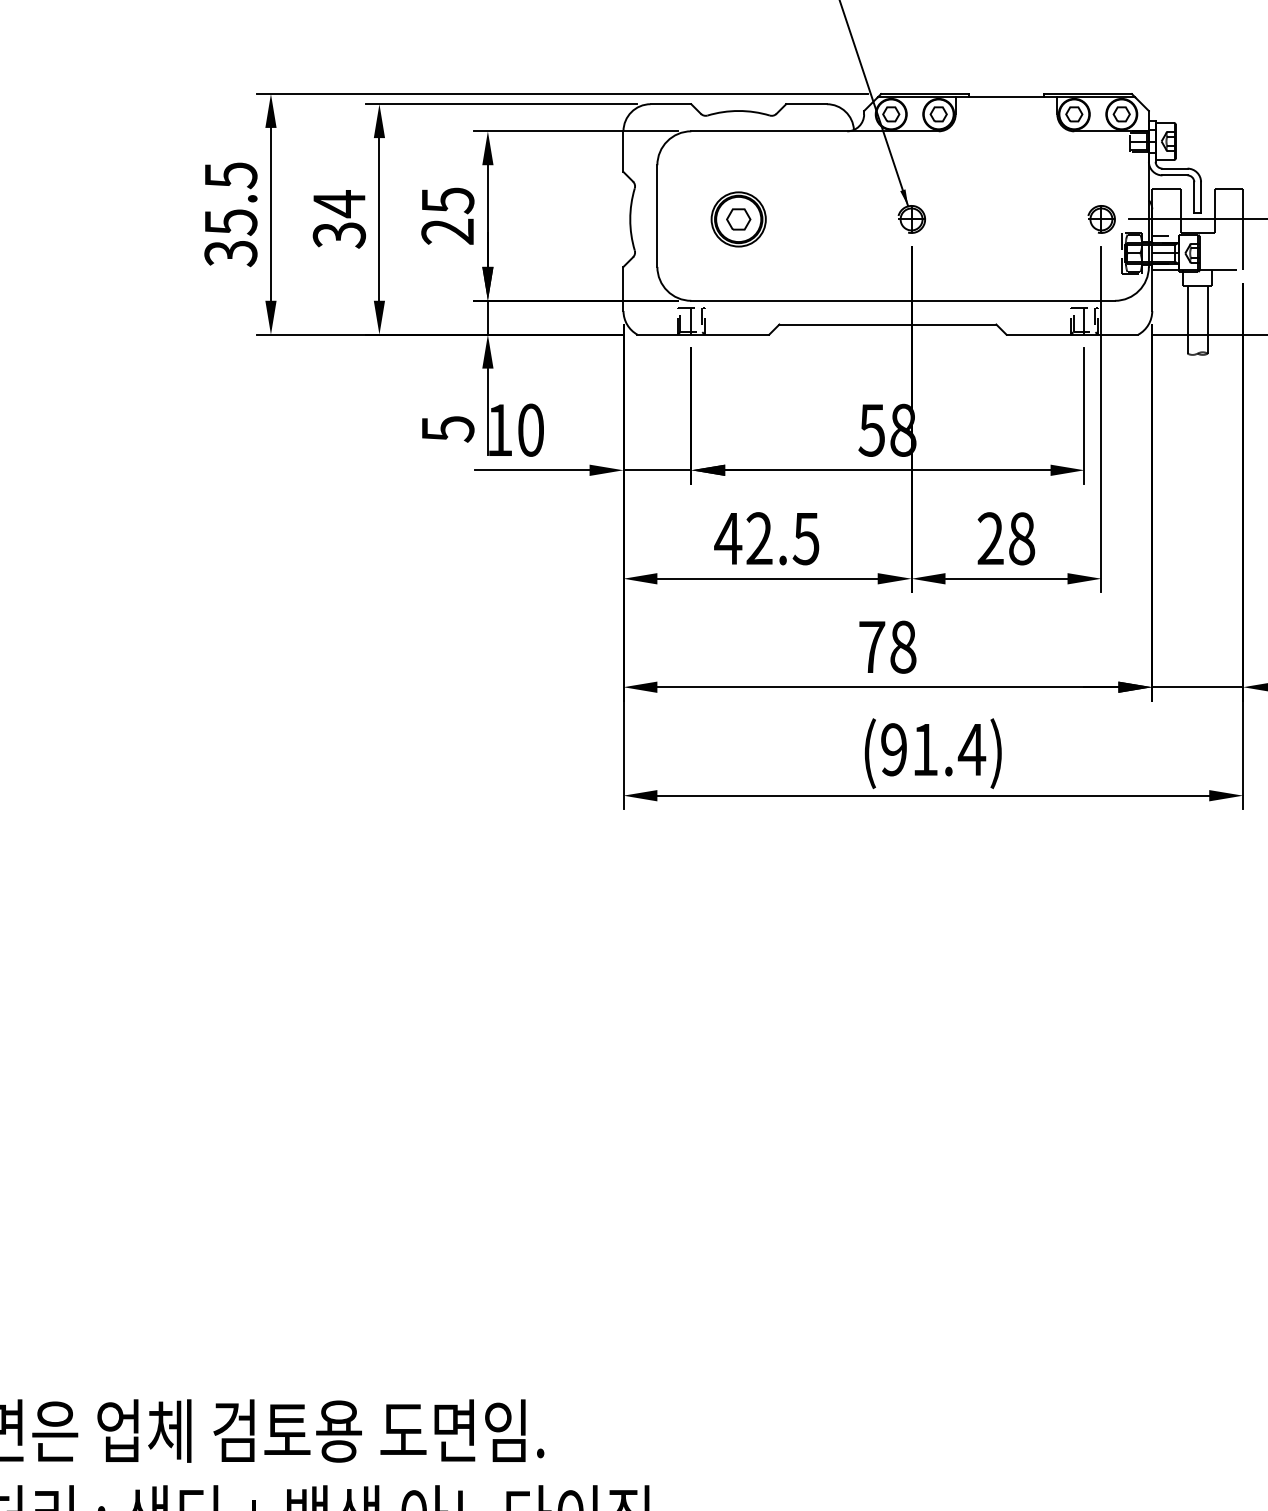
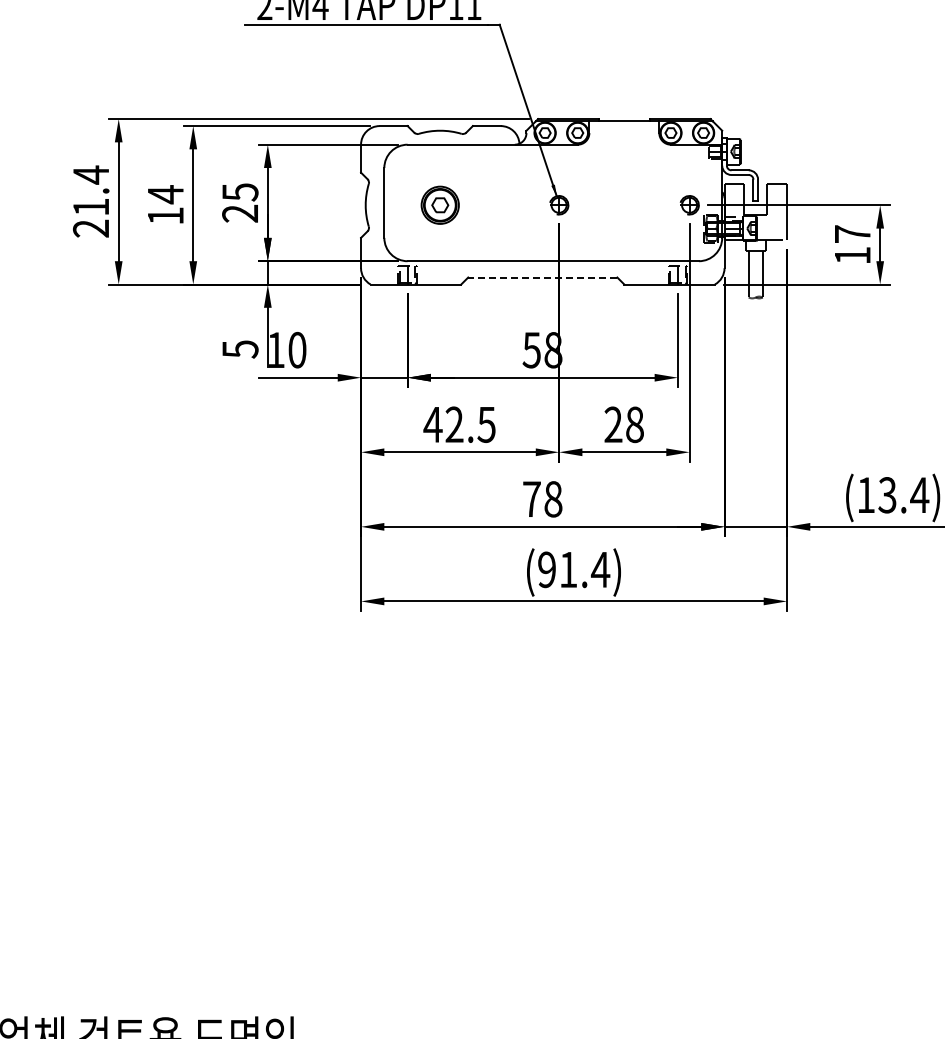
text: (231, 213) -> (91, 201), 35.5 -> 21.4
text: (339, 235) -> (165, 216), 34 -> 14
line: (887, 324) -> (542, 277), solid -> dashed

